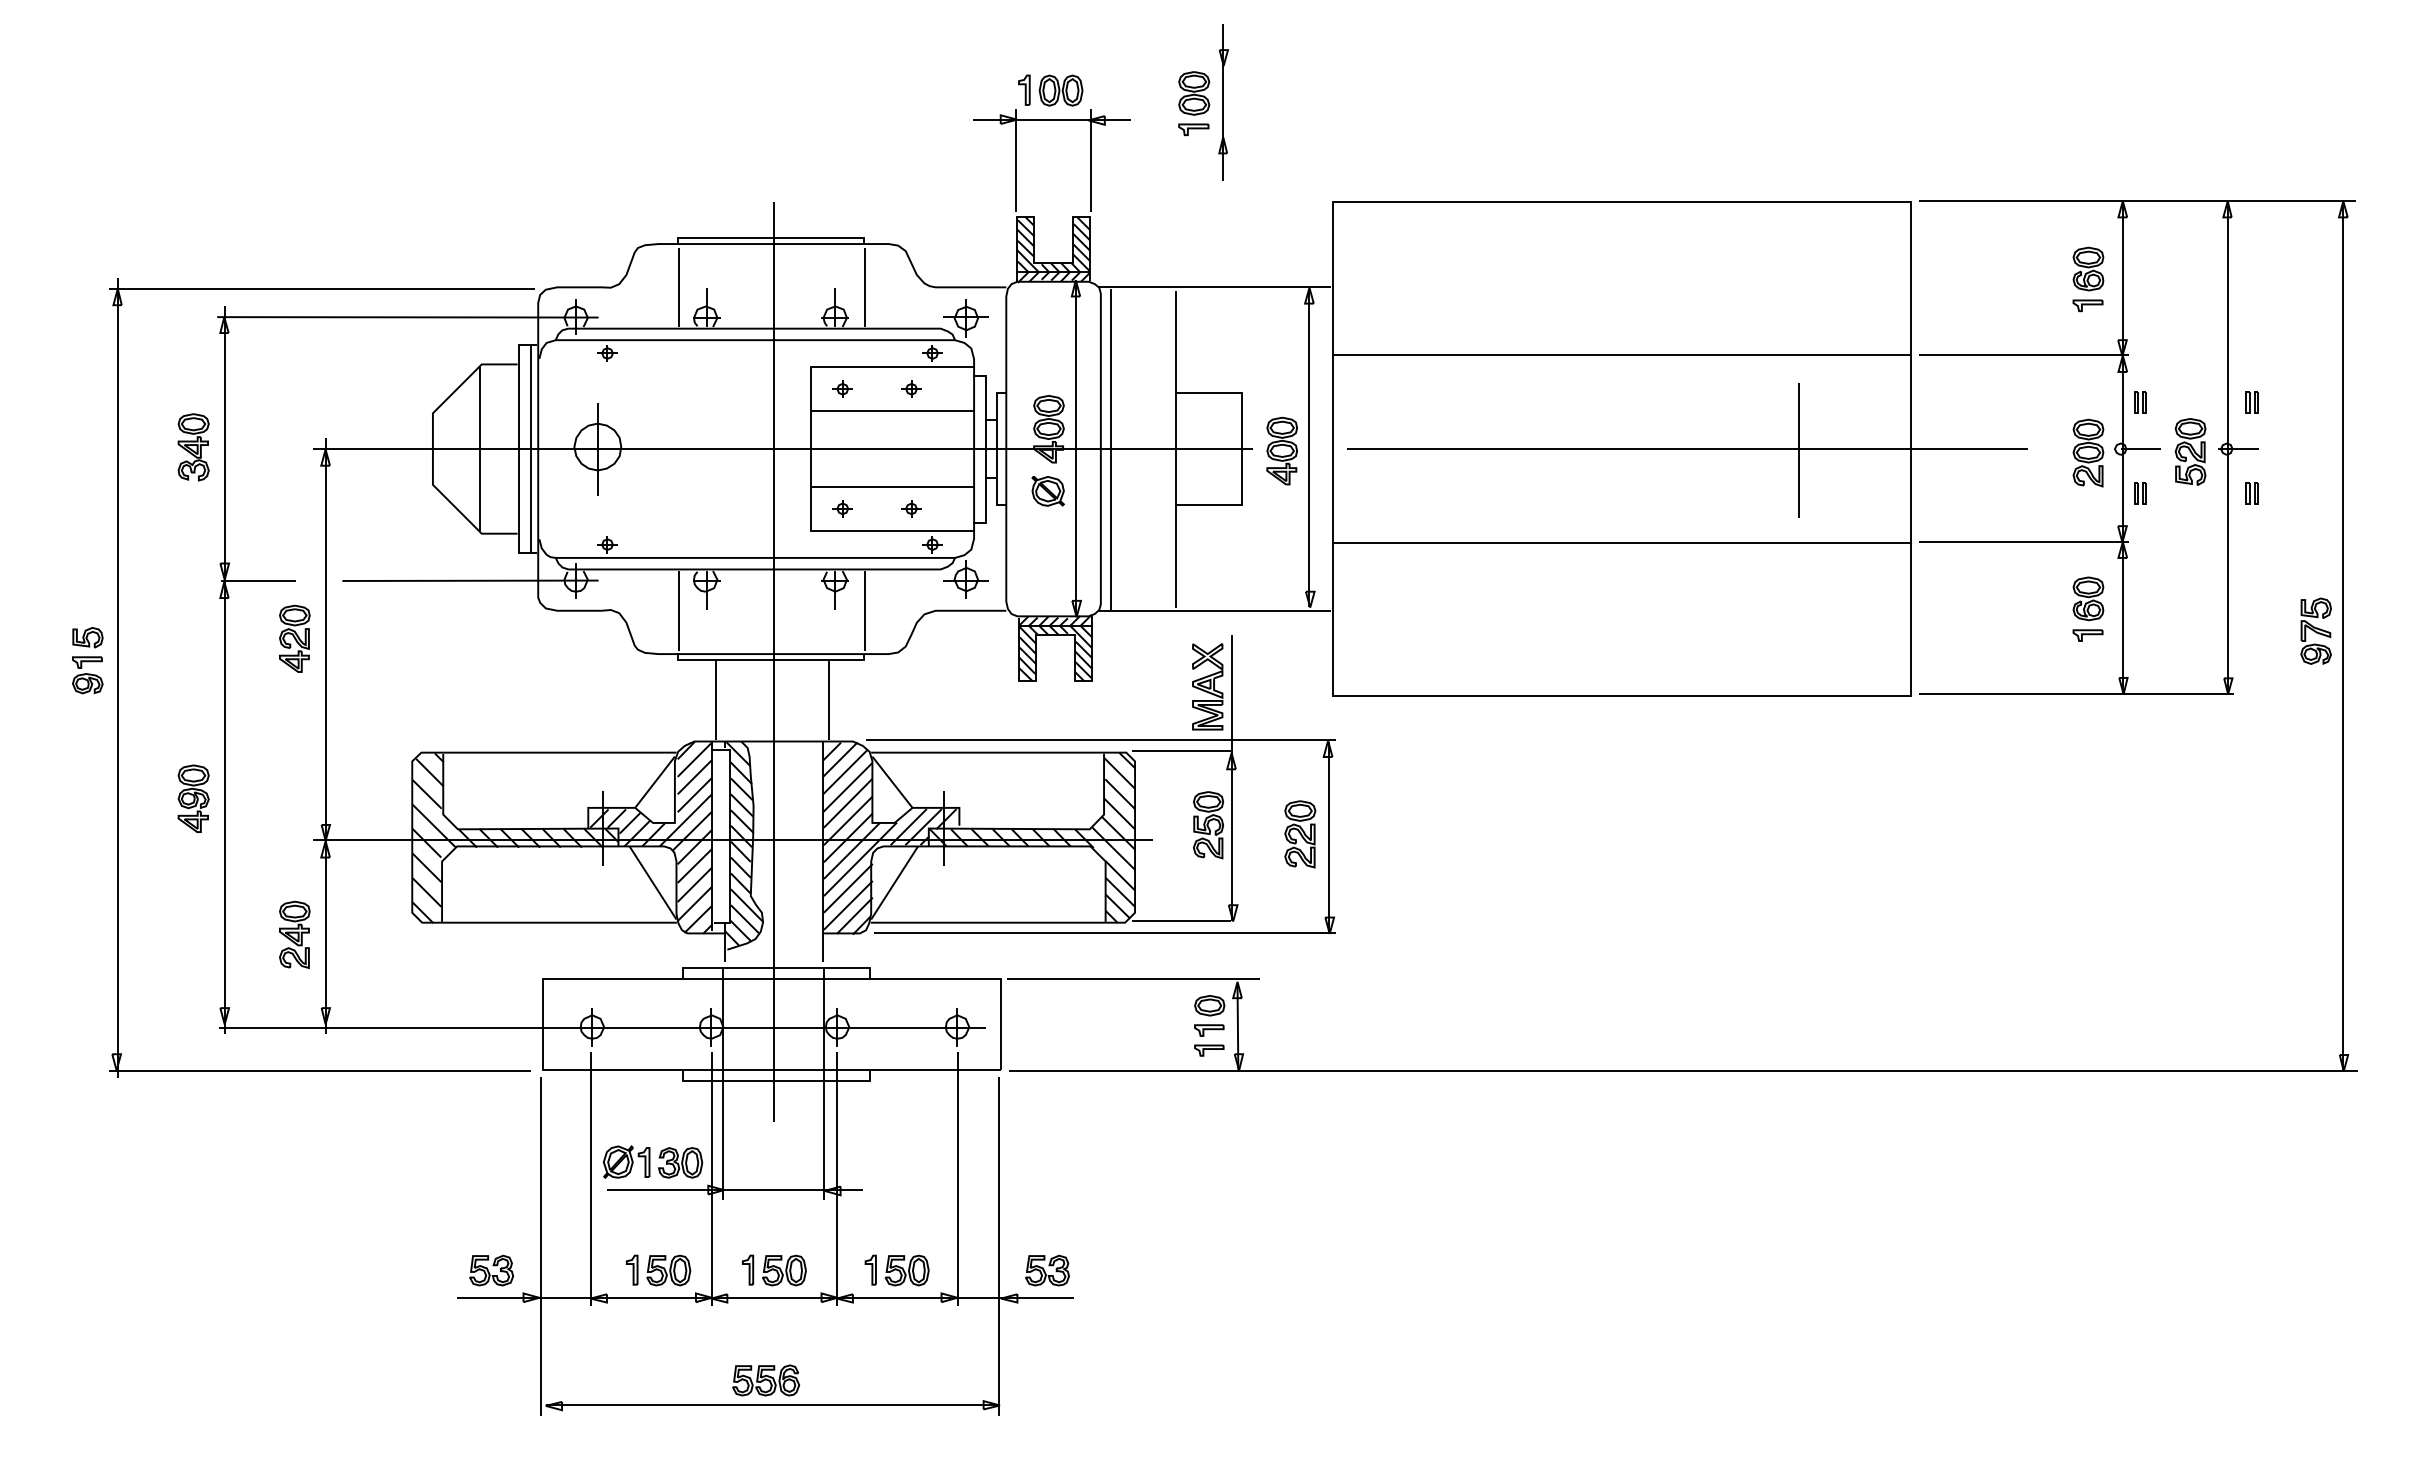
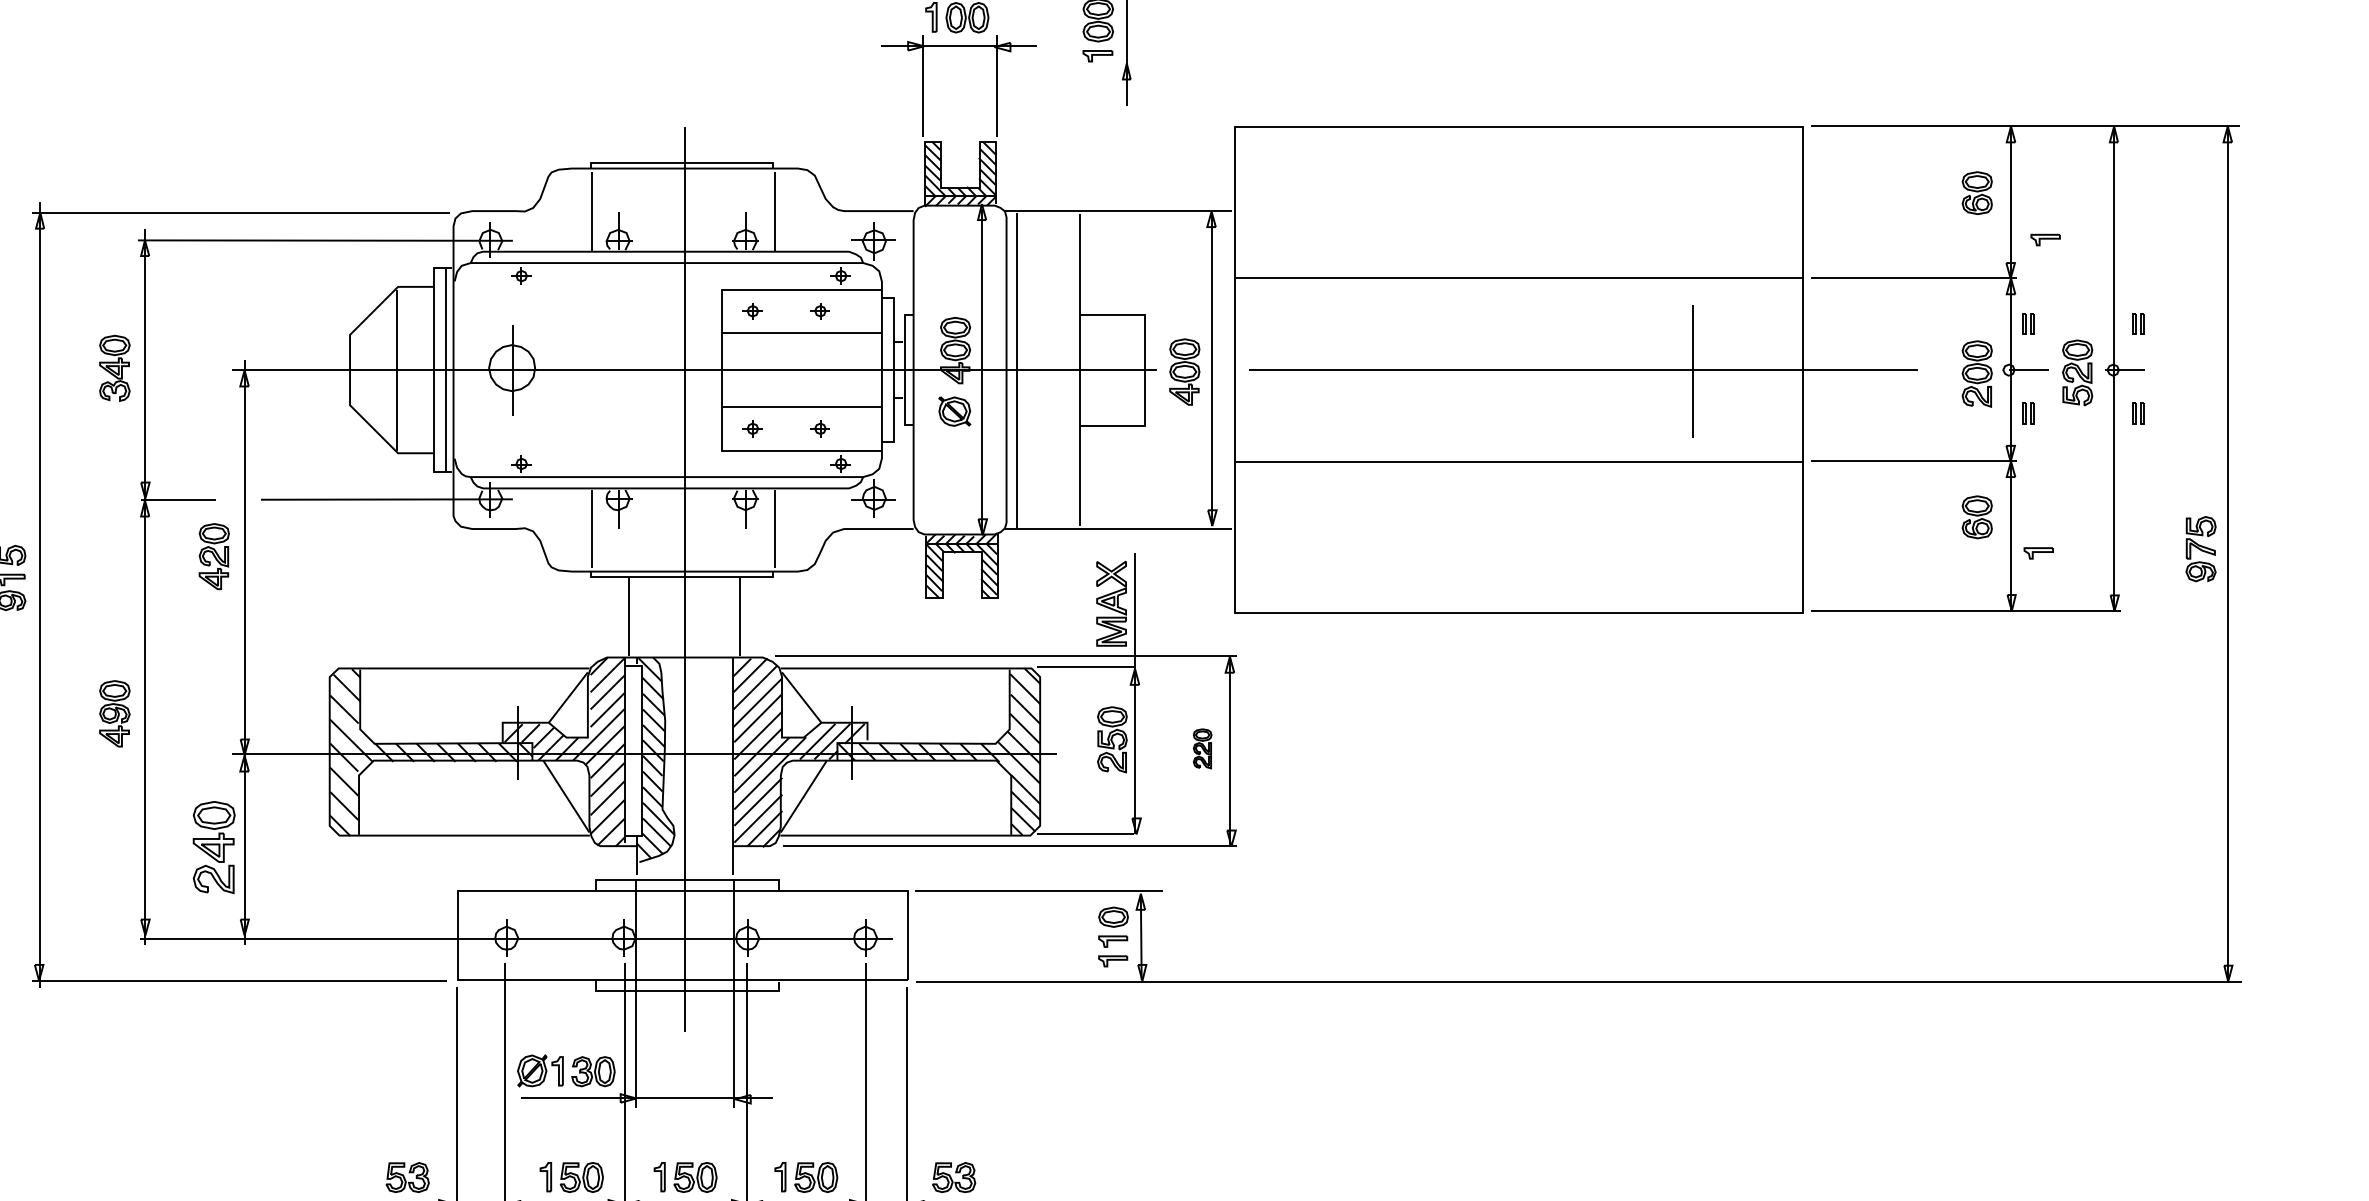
part: (2087, 305) -> (2045, 239), moved
part: (2087, 635) -> (2038, 553), moved
part: (1300, 834) -> (1202, 748), size x0.6
part: (294, 934) -> (213, 847), size x1.4

